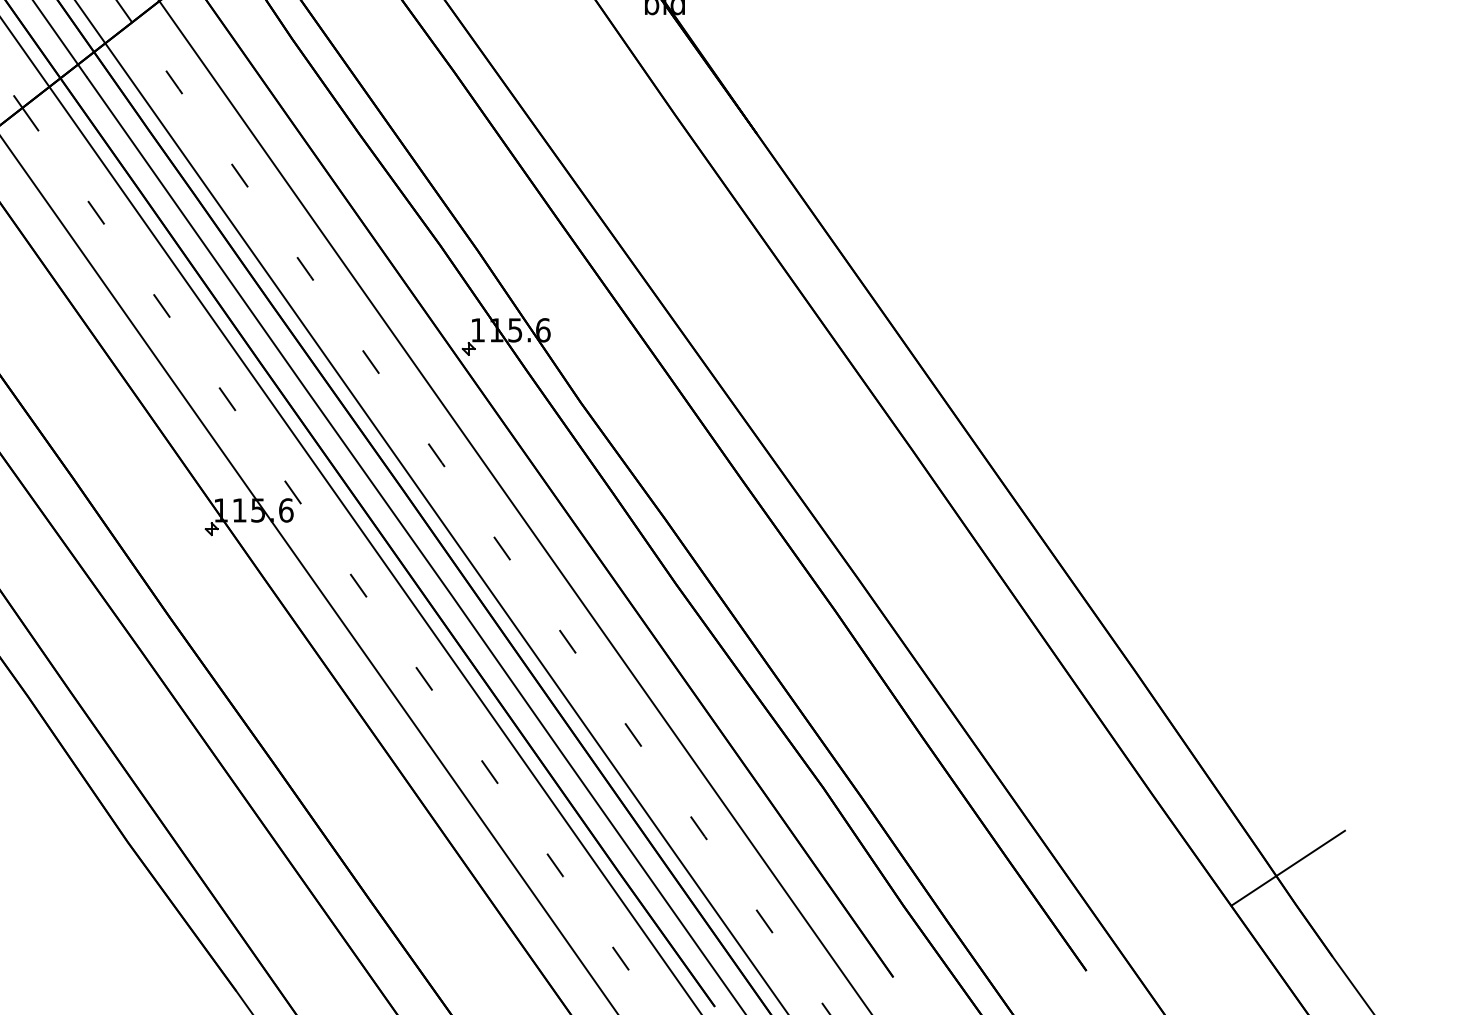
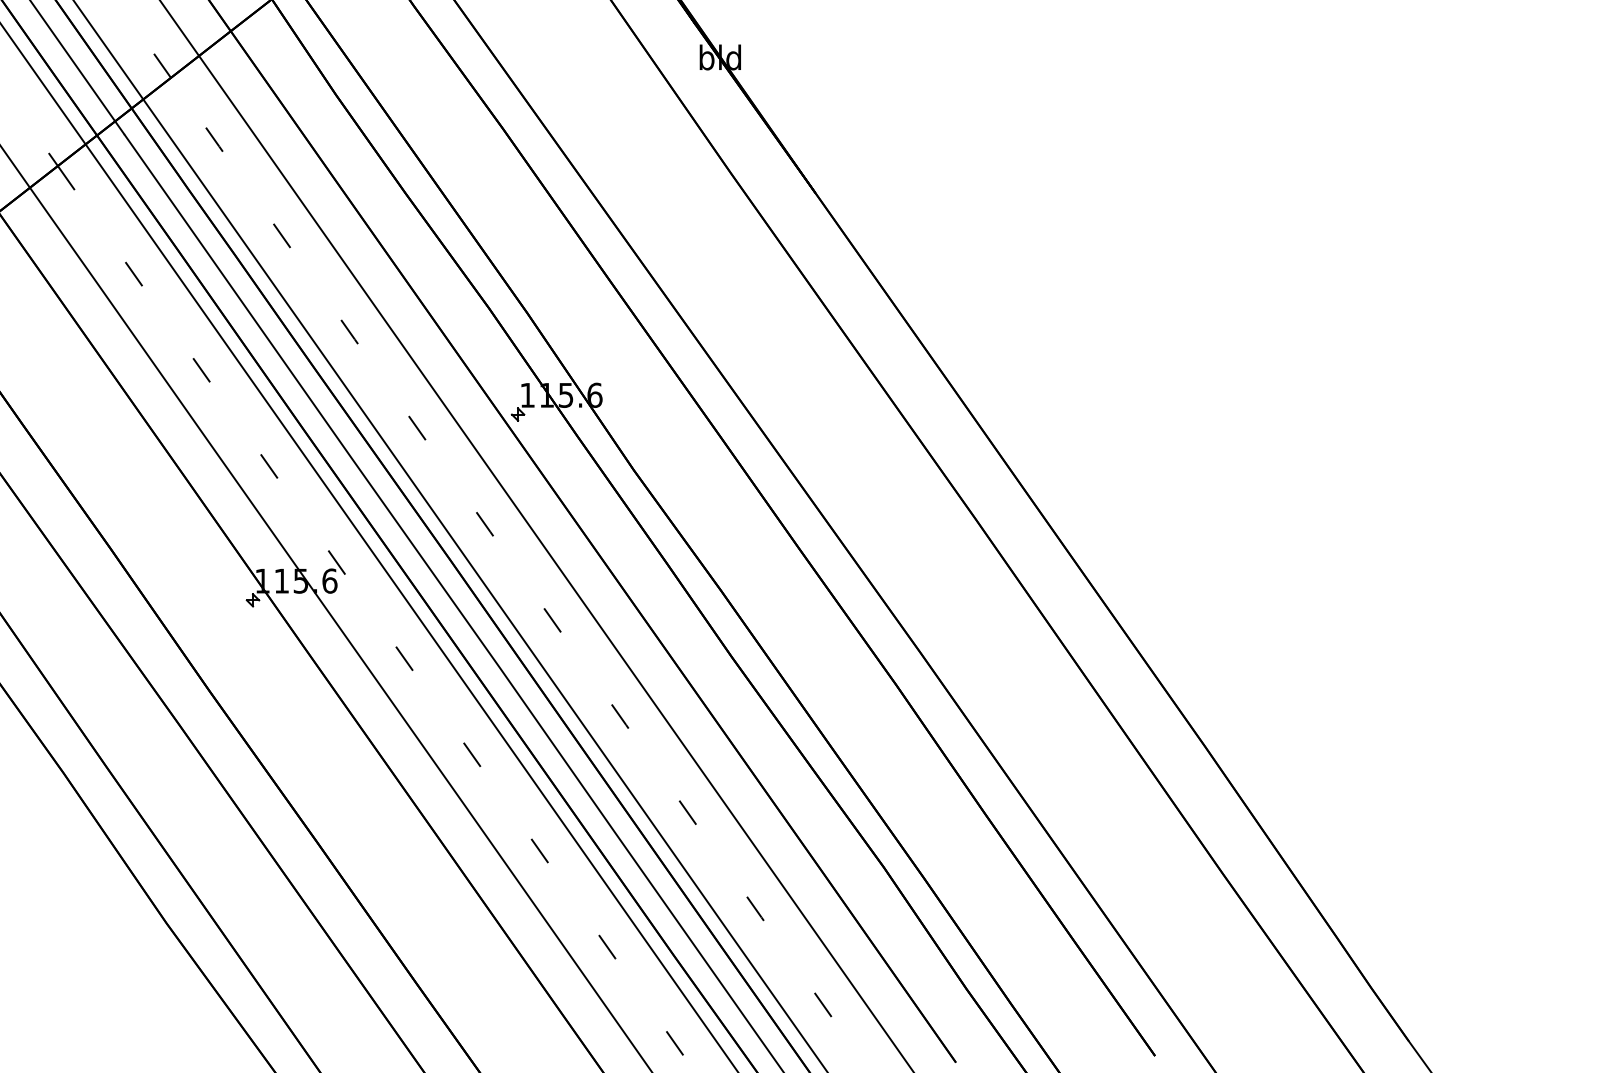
line: (1287, 867) -> (1362, 949), removed

